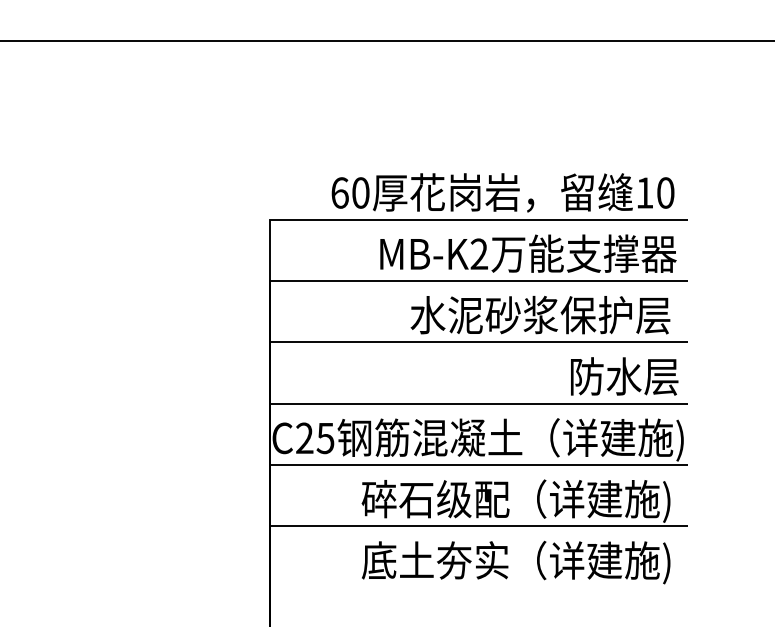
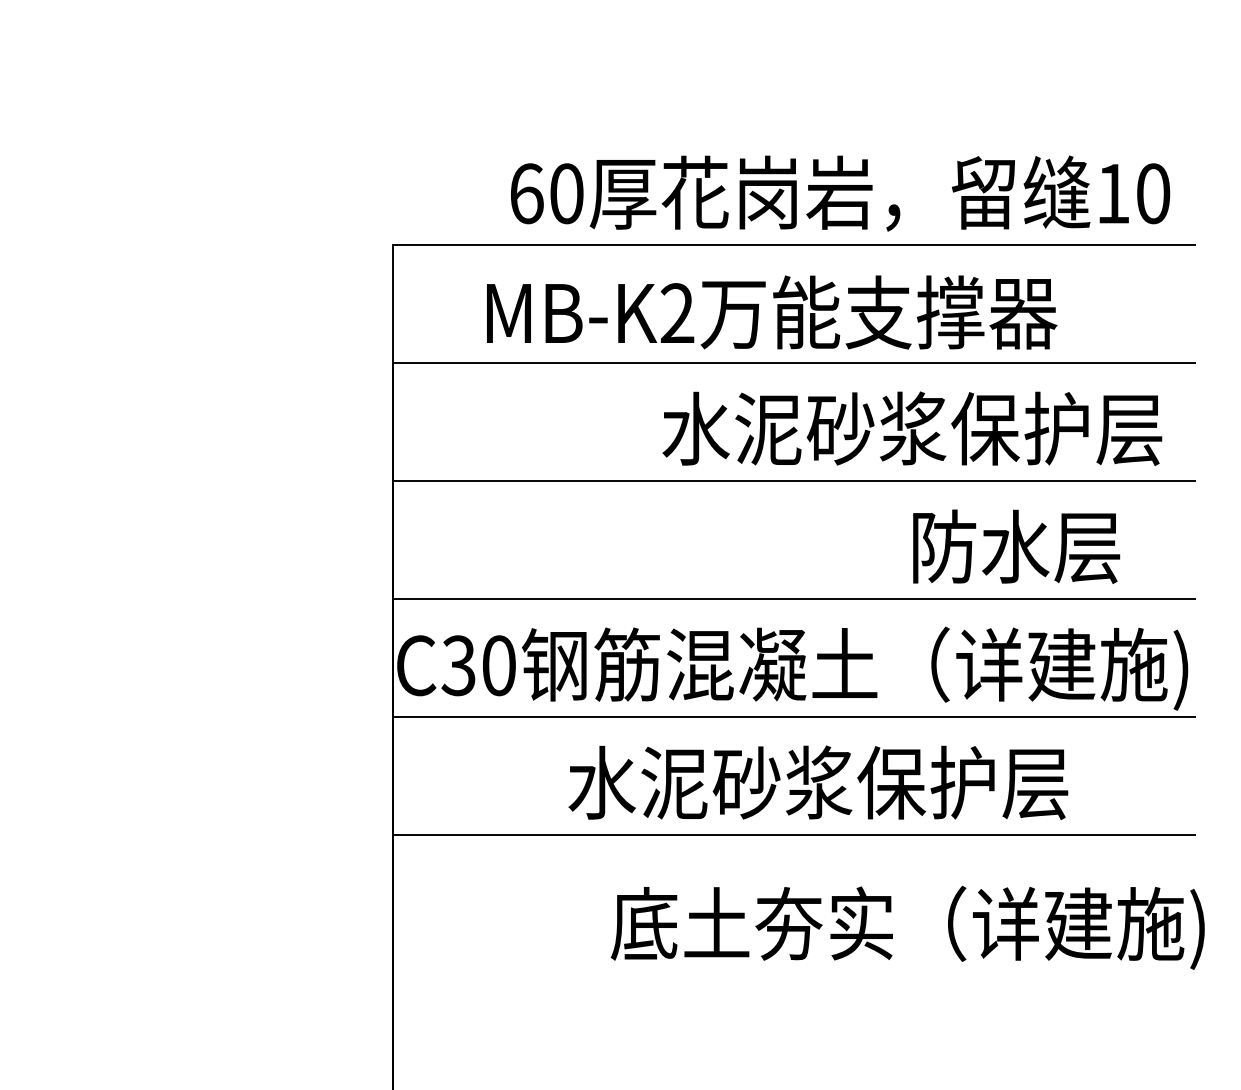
text: (528, 253) -> (771, 312), moved
text: (624, 376) -> (1016, 546), moved
text: (314, 438) -> (477, 666), C25 -> C30
text: (515, 500) -> (864, 785), 碎石级配（详建施) -> 水泥砂浆保护层
text: (516, 562) -> (908, 927), moved

